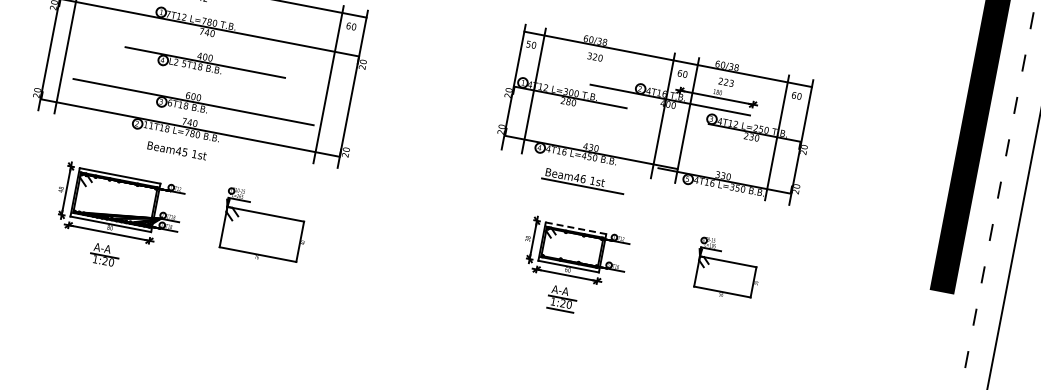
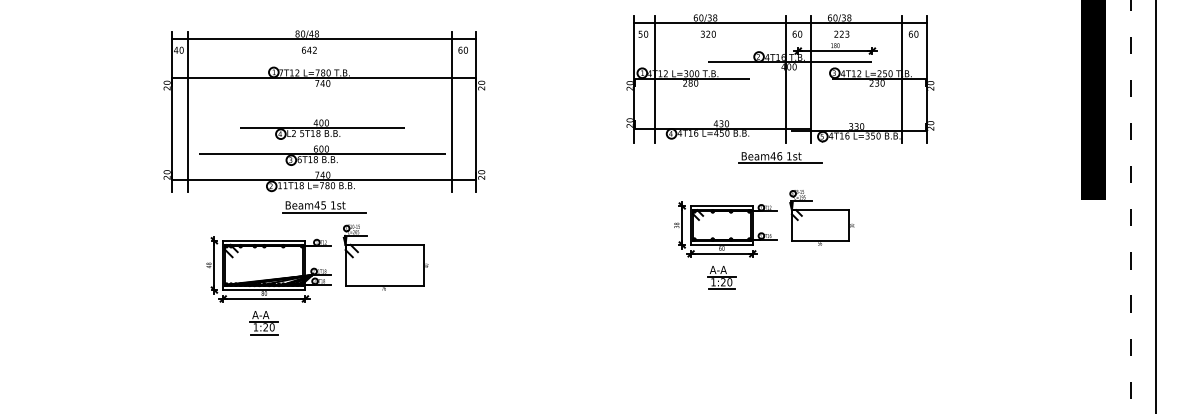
part: (205, 63) -> (322, 129), moved
line: (184, 159) -> (324, 212), added
part: (583, 180) -> (780, 157), moved
part: (264, 226) -> (385, 257), moved
line: (575, 227) -> (721, 205), dashed -> solid
line: (102, 267) -> (264, 334), added
part: (727, 269) -> (821, 217), moved

